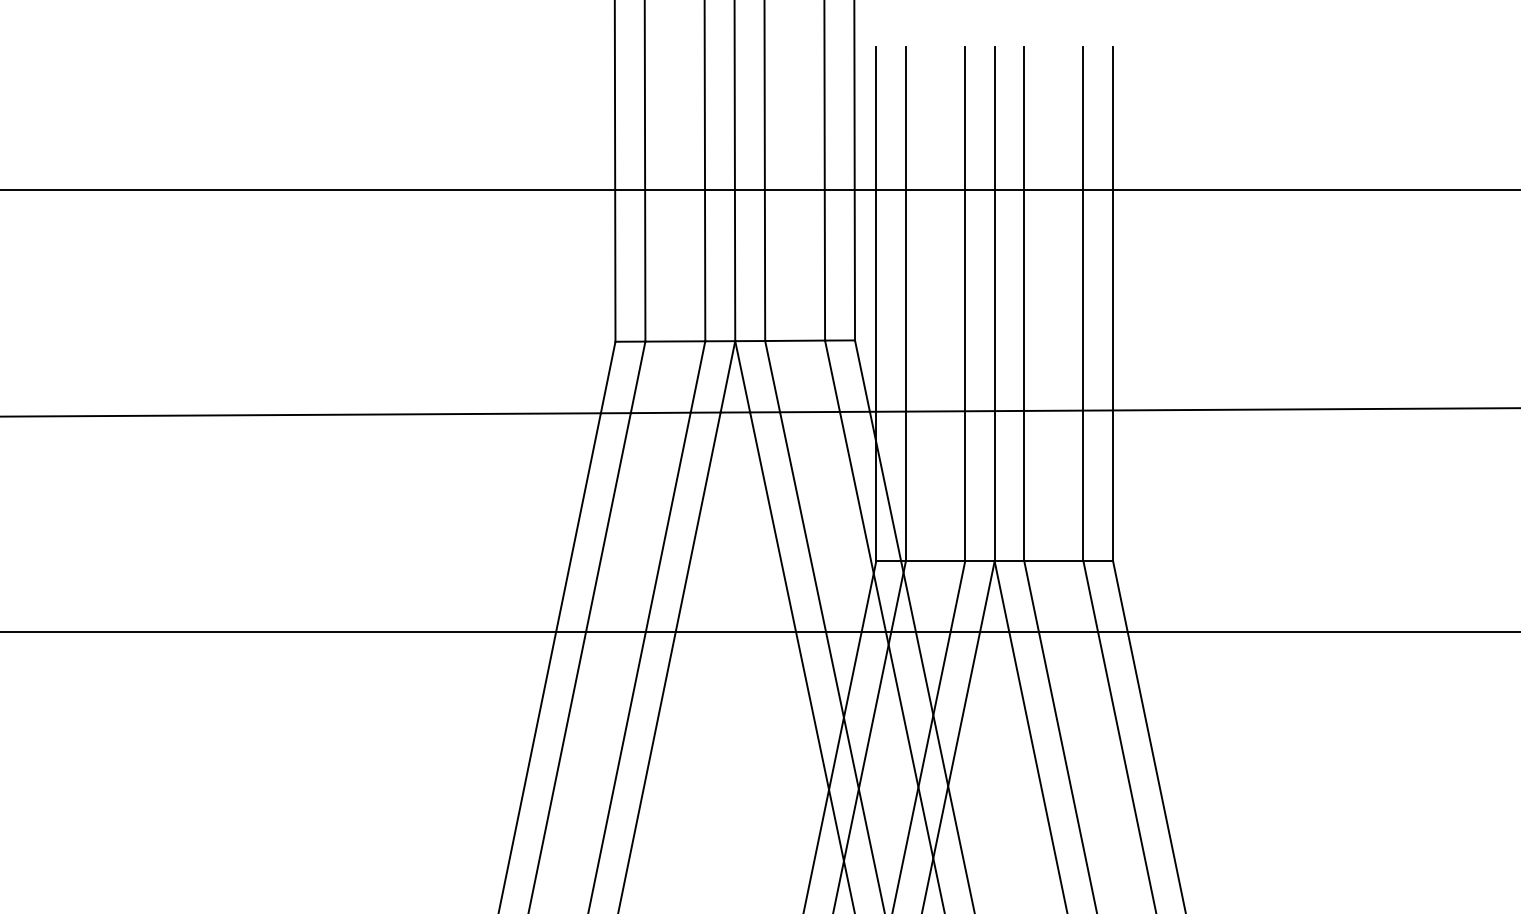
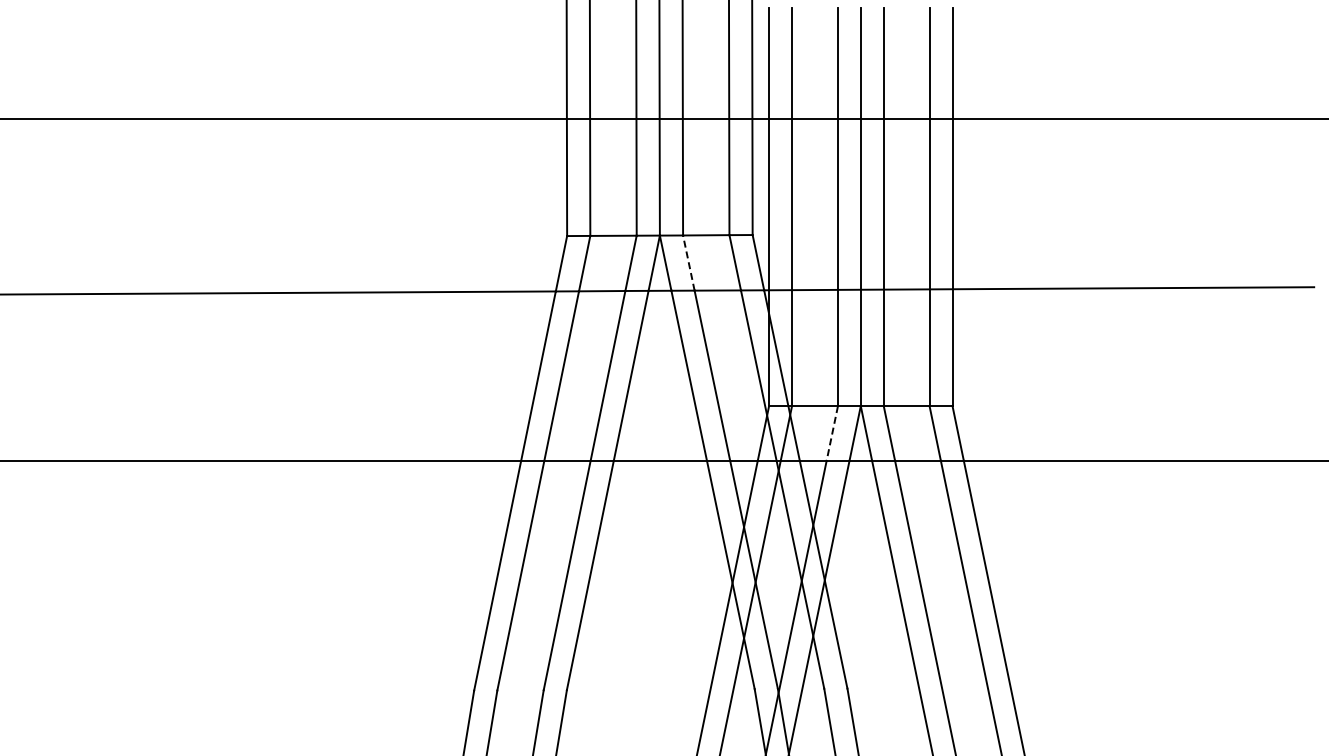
line: (772, 375) -> (688, 262), solid -> dashed
line: (958, 596) -> (832, 433), solid -> dashed

